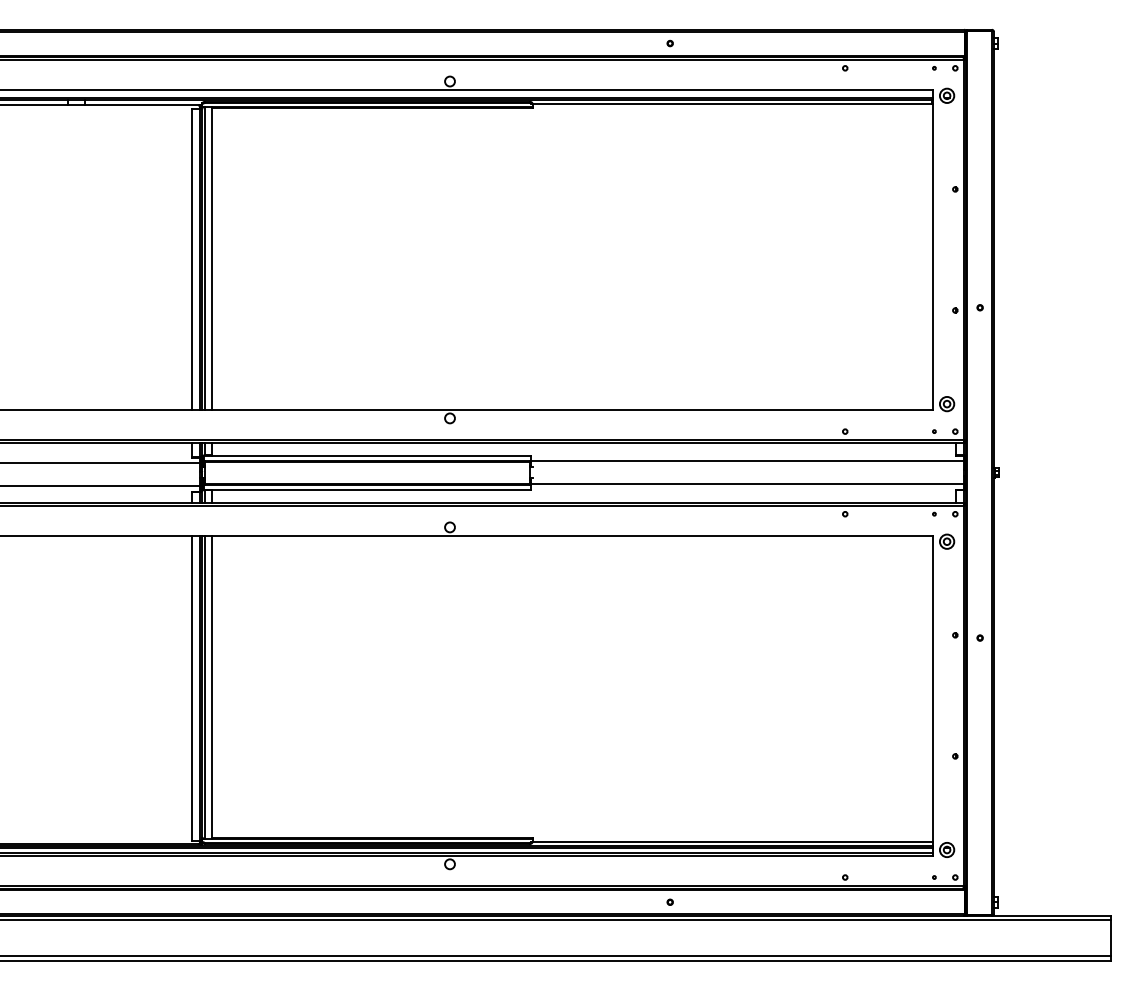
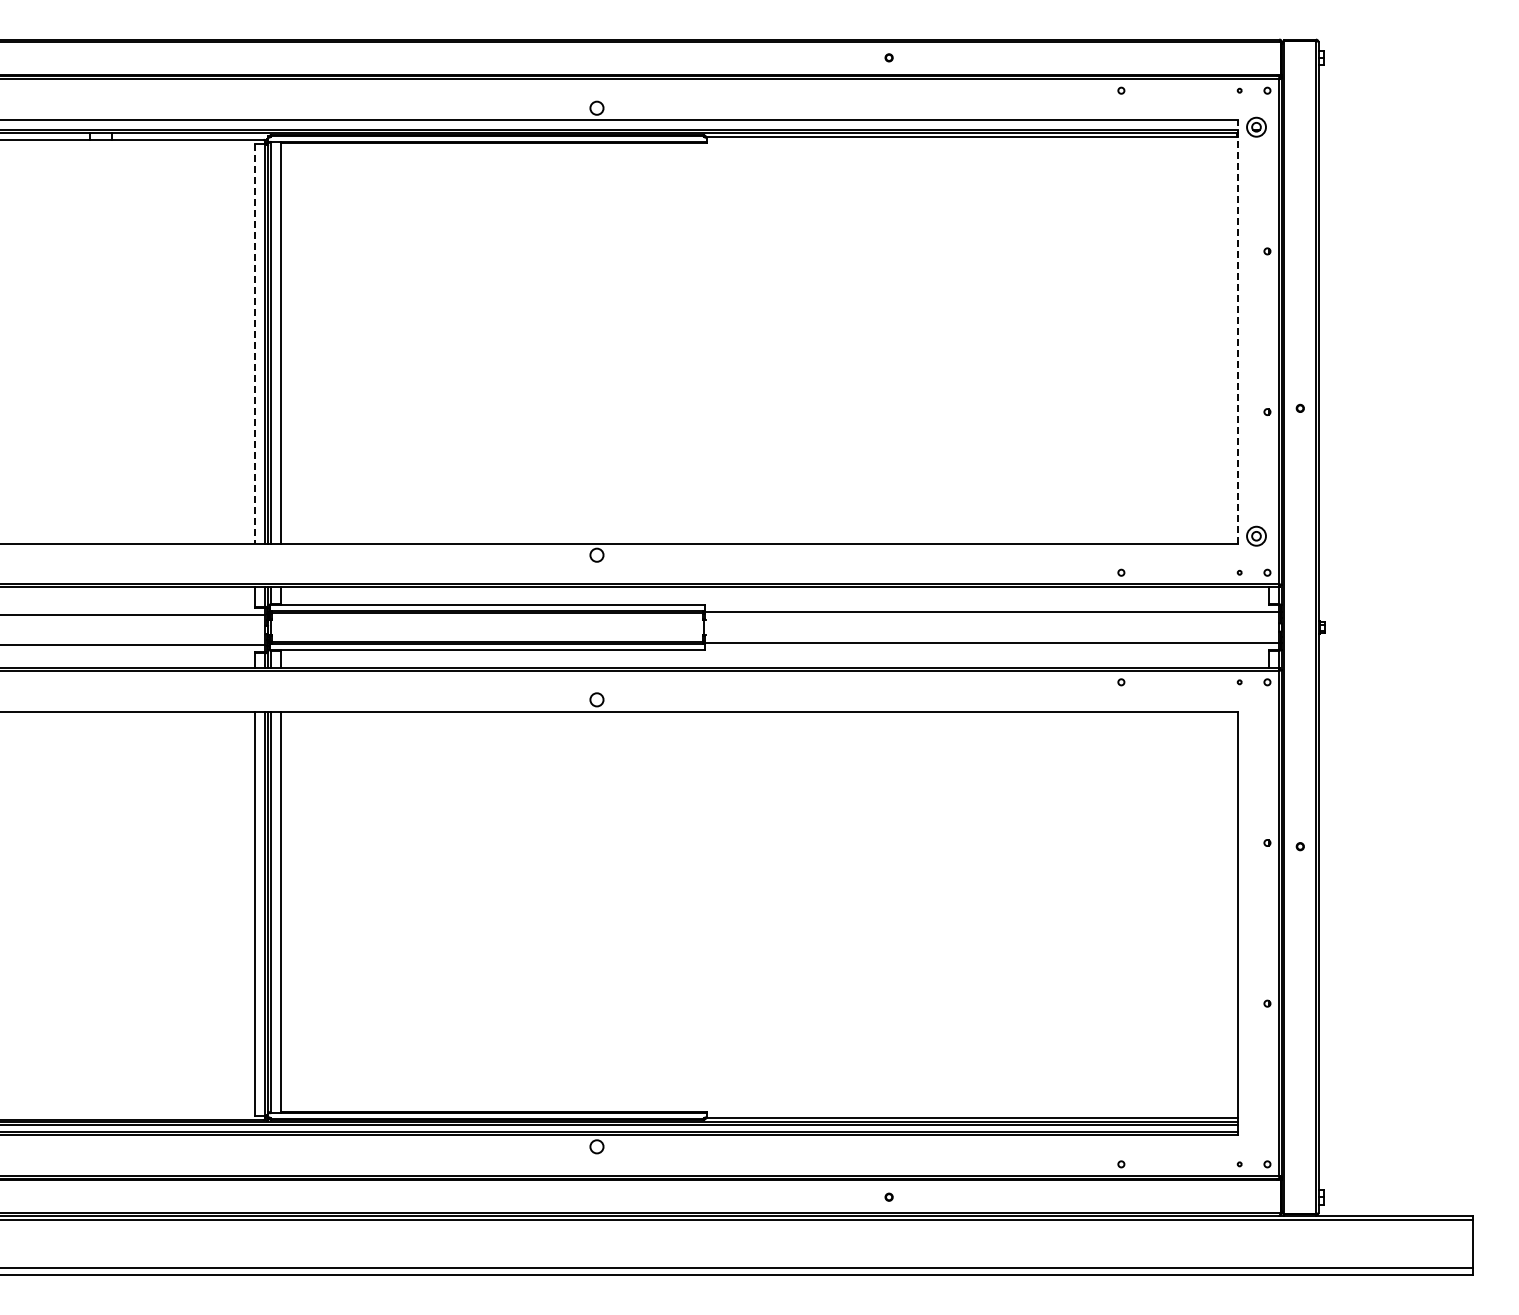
line: (933, 249) -> (1238, 331), solid -> dashed
line: (192, 258) -> (255, 343), solid -> dashed
part: (947, 541) -> (1256, 718), removed
part: (947, 849) -> (1256, 1127), removed

